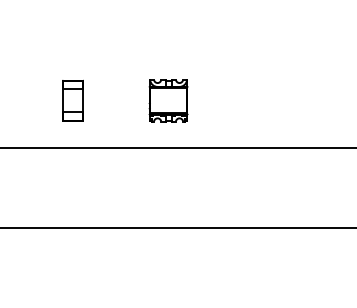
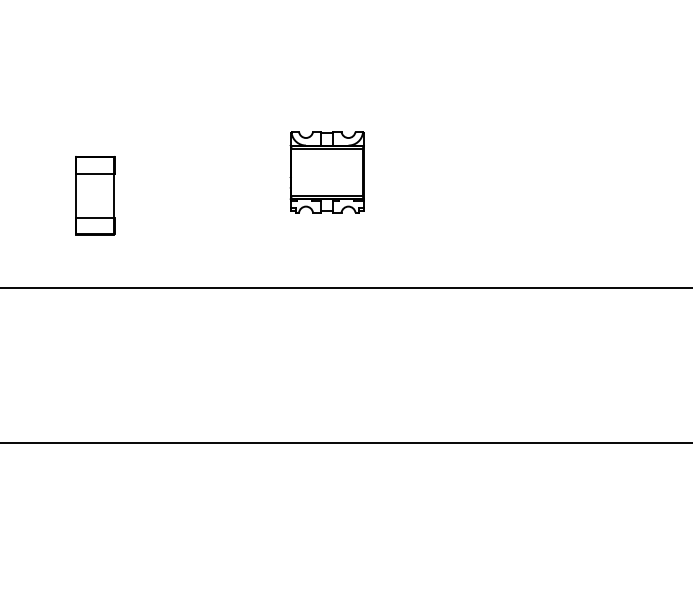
part: (72, 100) -> (94, 195), moved
part: (168, 100) -> (327, 171), moved

